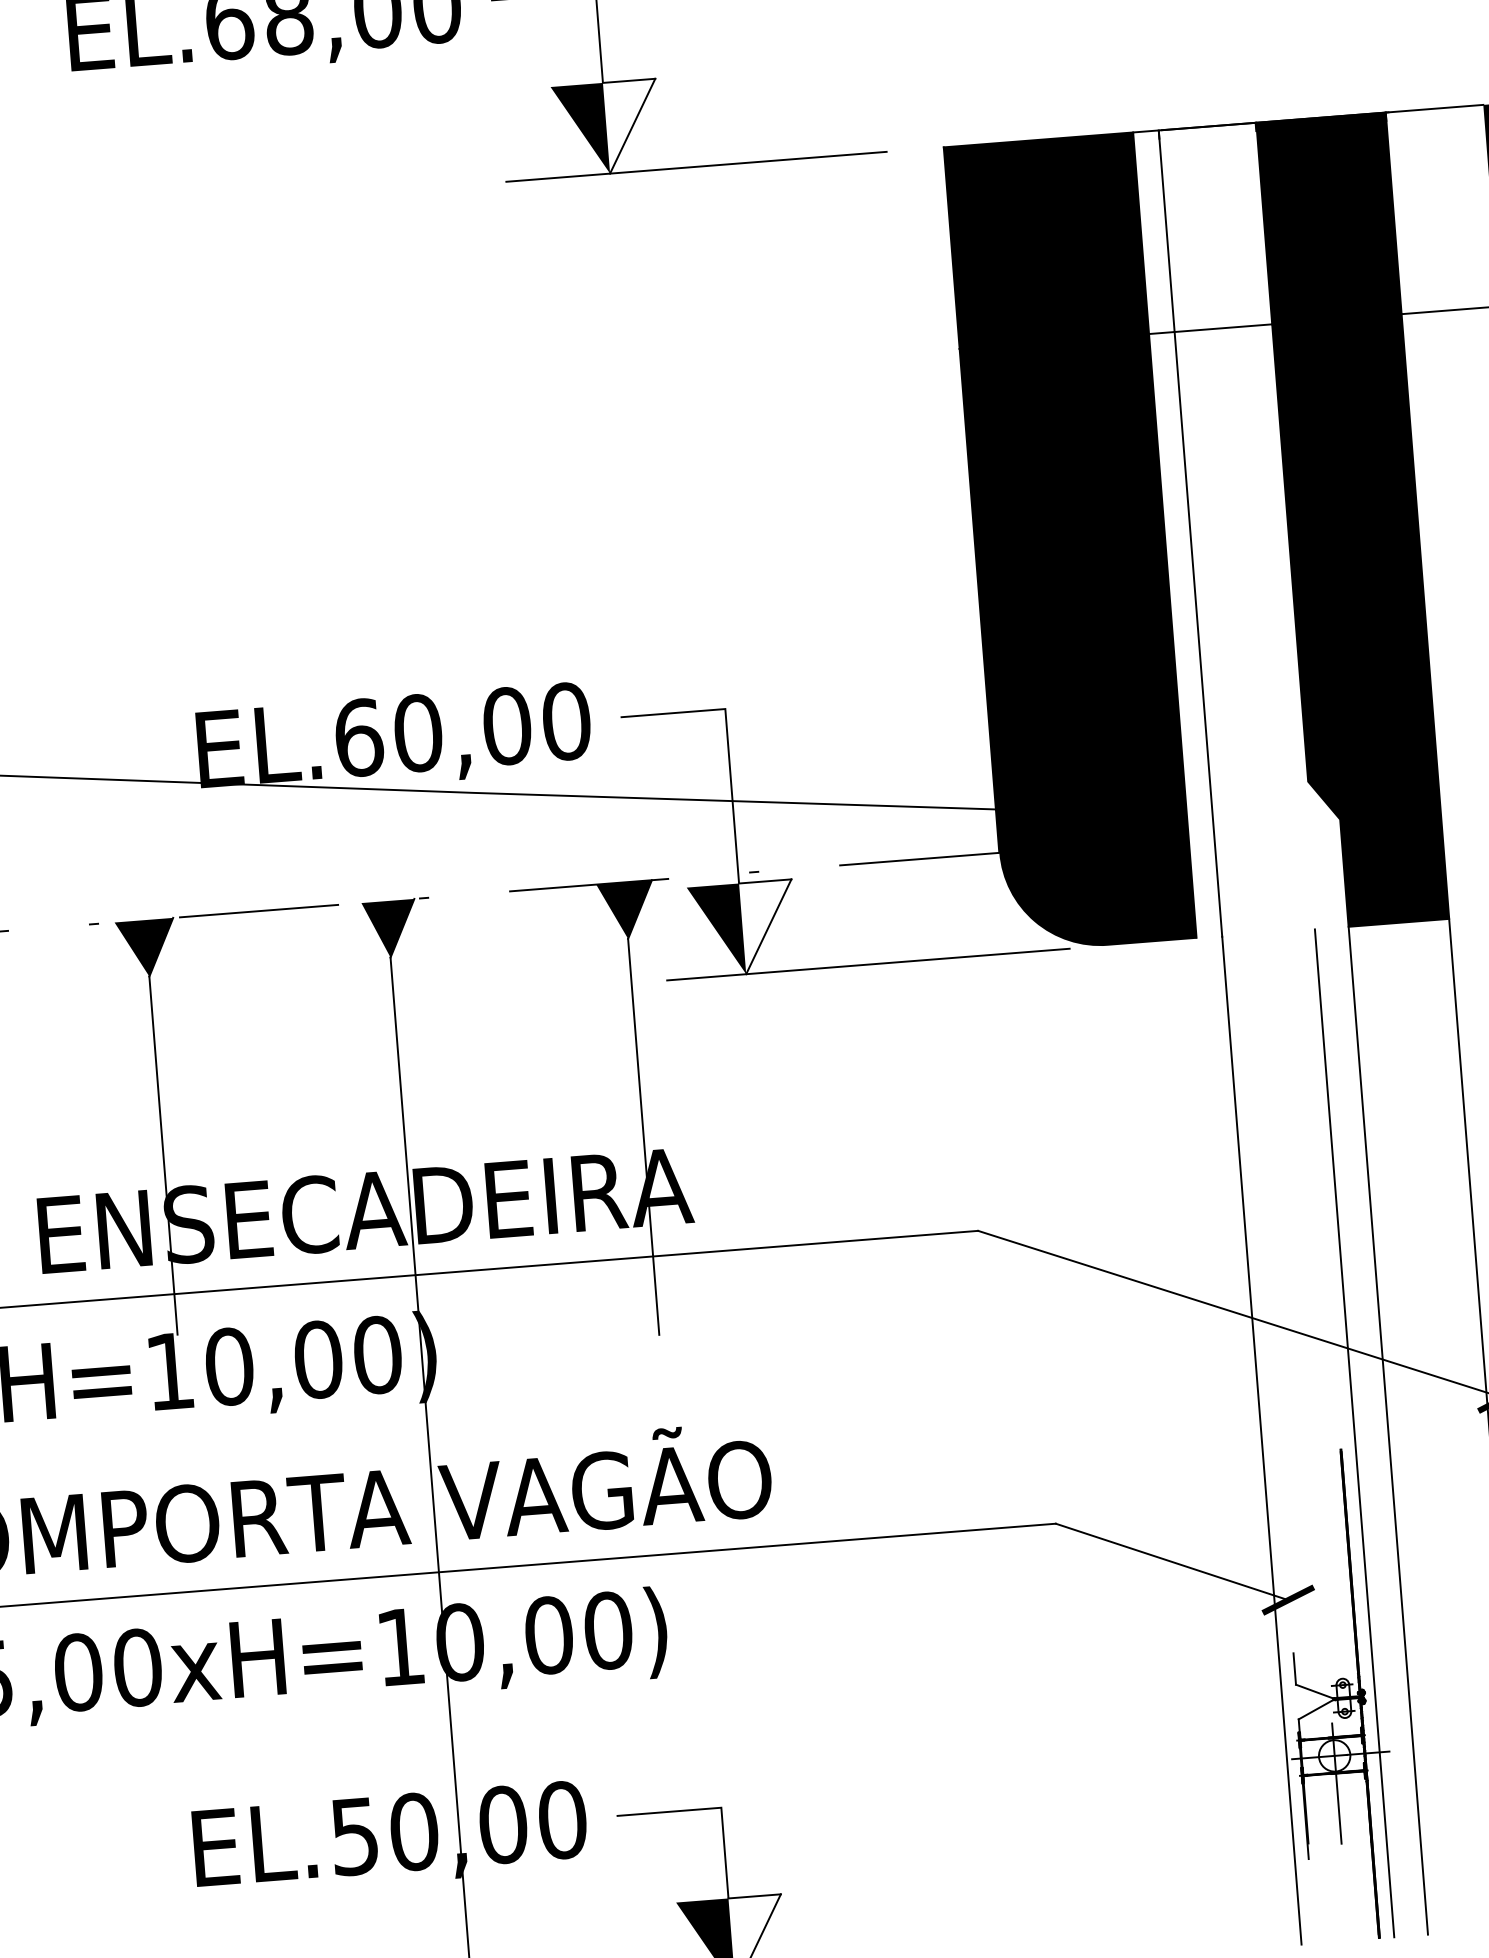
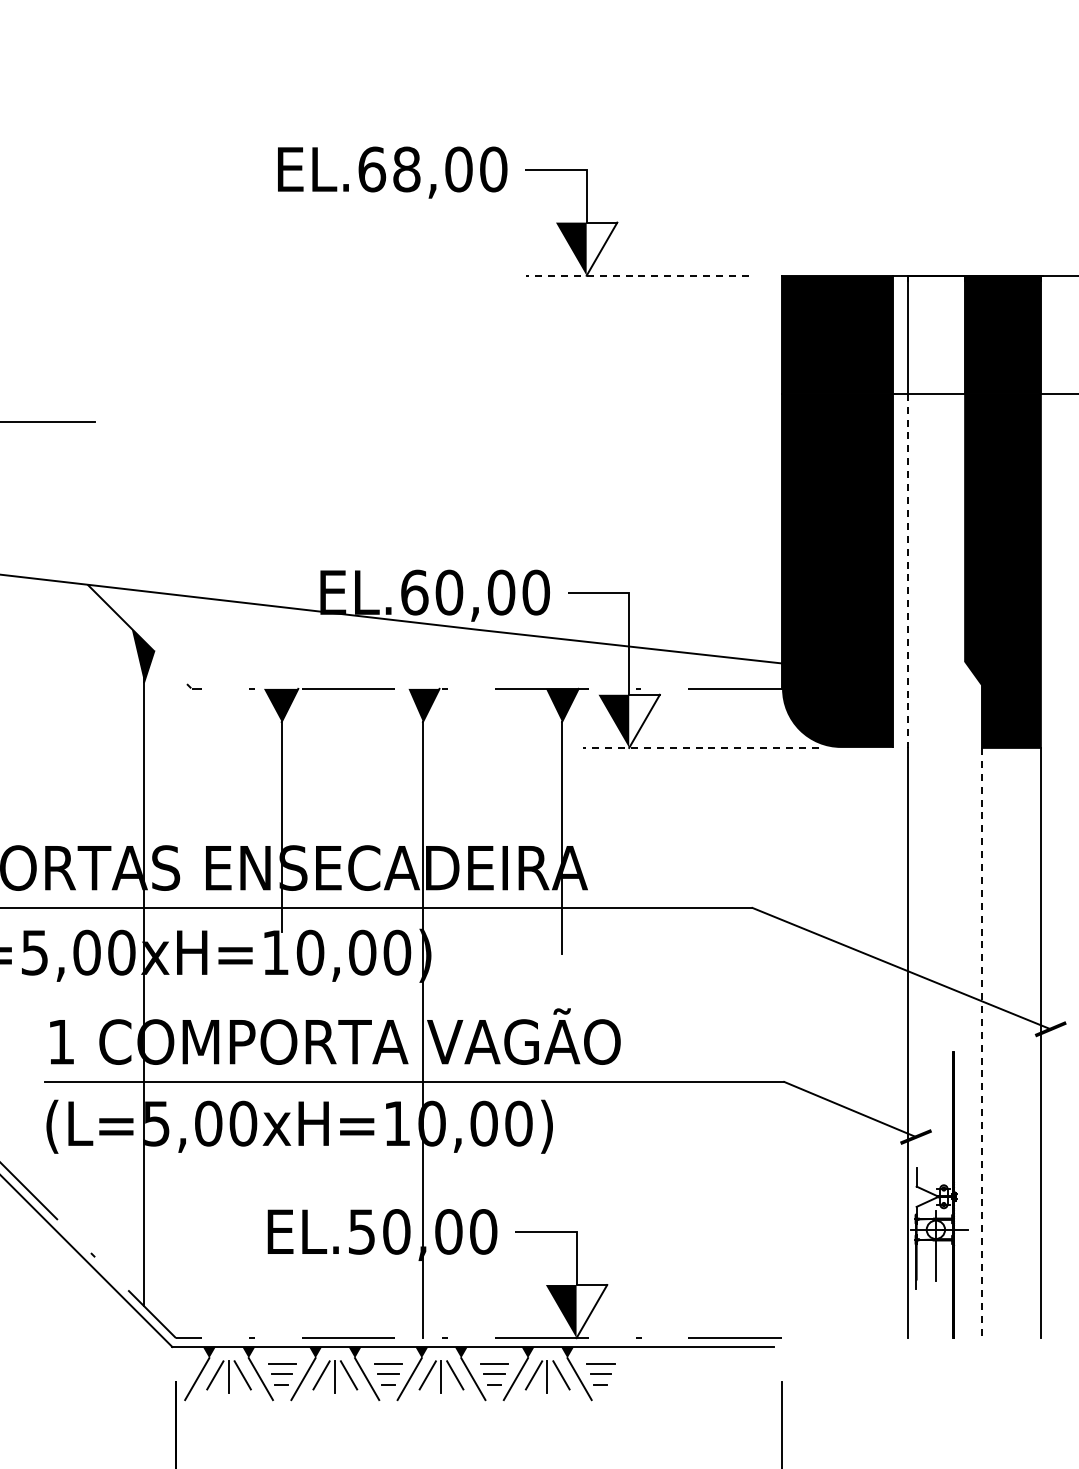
line: (695, 166) -> (636, 275), solid -> dashed
line: (1197, 635) -> (907, 571), solid -> dashed
line: (867, 963) -> (700, 747), solid -> dashed
line: (1389, 1431) -> (982, 1043), solid -> dashed
line: (1354, 1432) -> (962, 1042), removed

